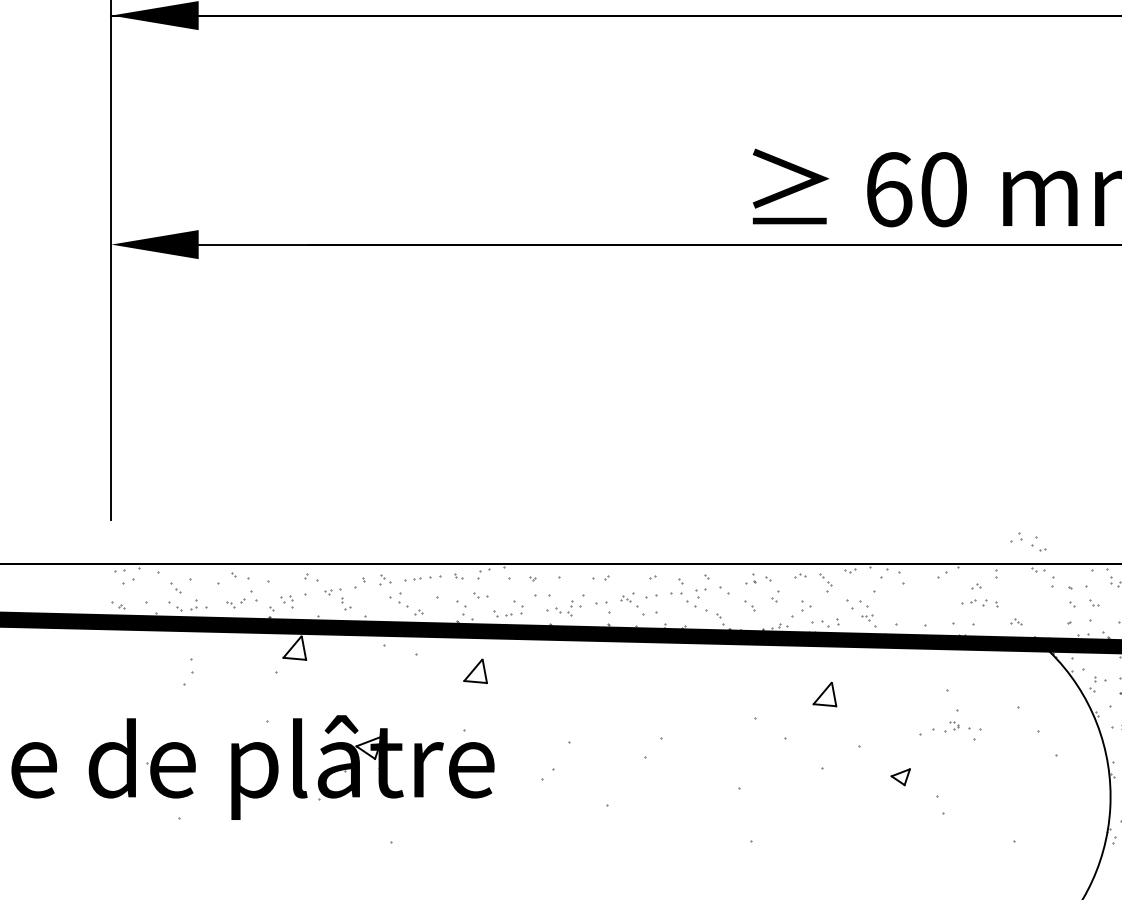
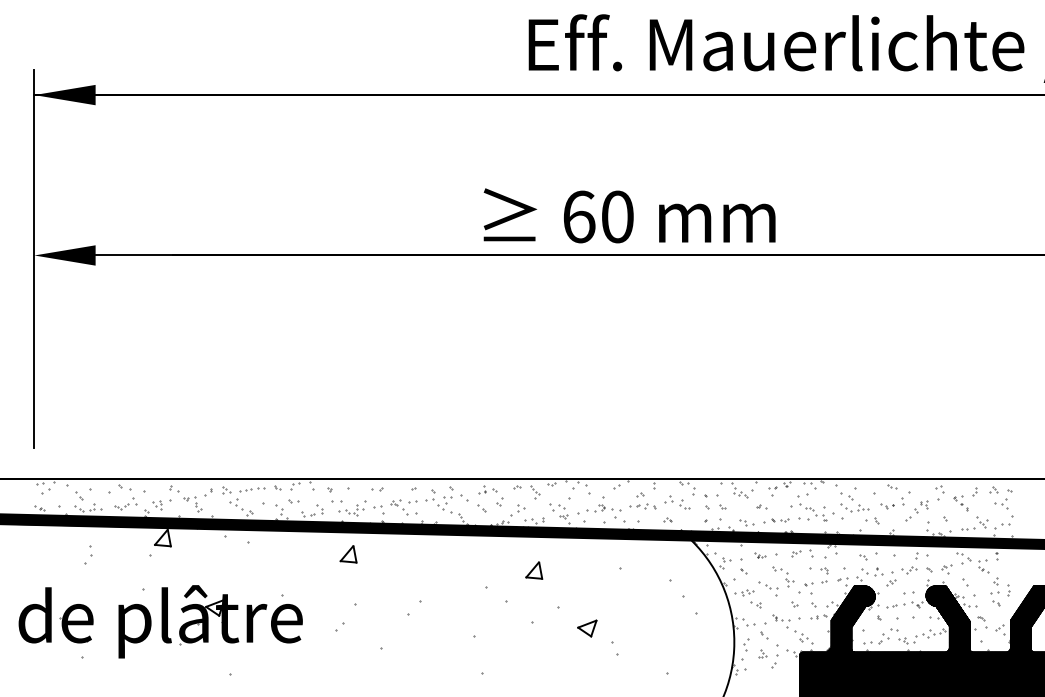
part: (1029, 541) -> (677, 502), moved
part: (475, 671) -> (348, 554), moved
part: (950, 725) -> (599, 507), moved
part: (900, 777) -> (587, 628), size x1.43

